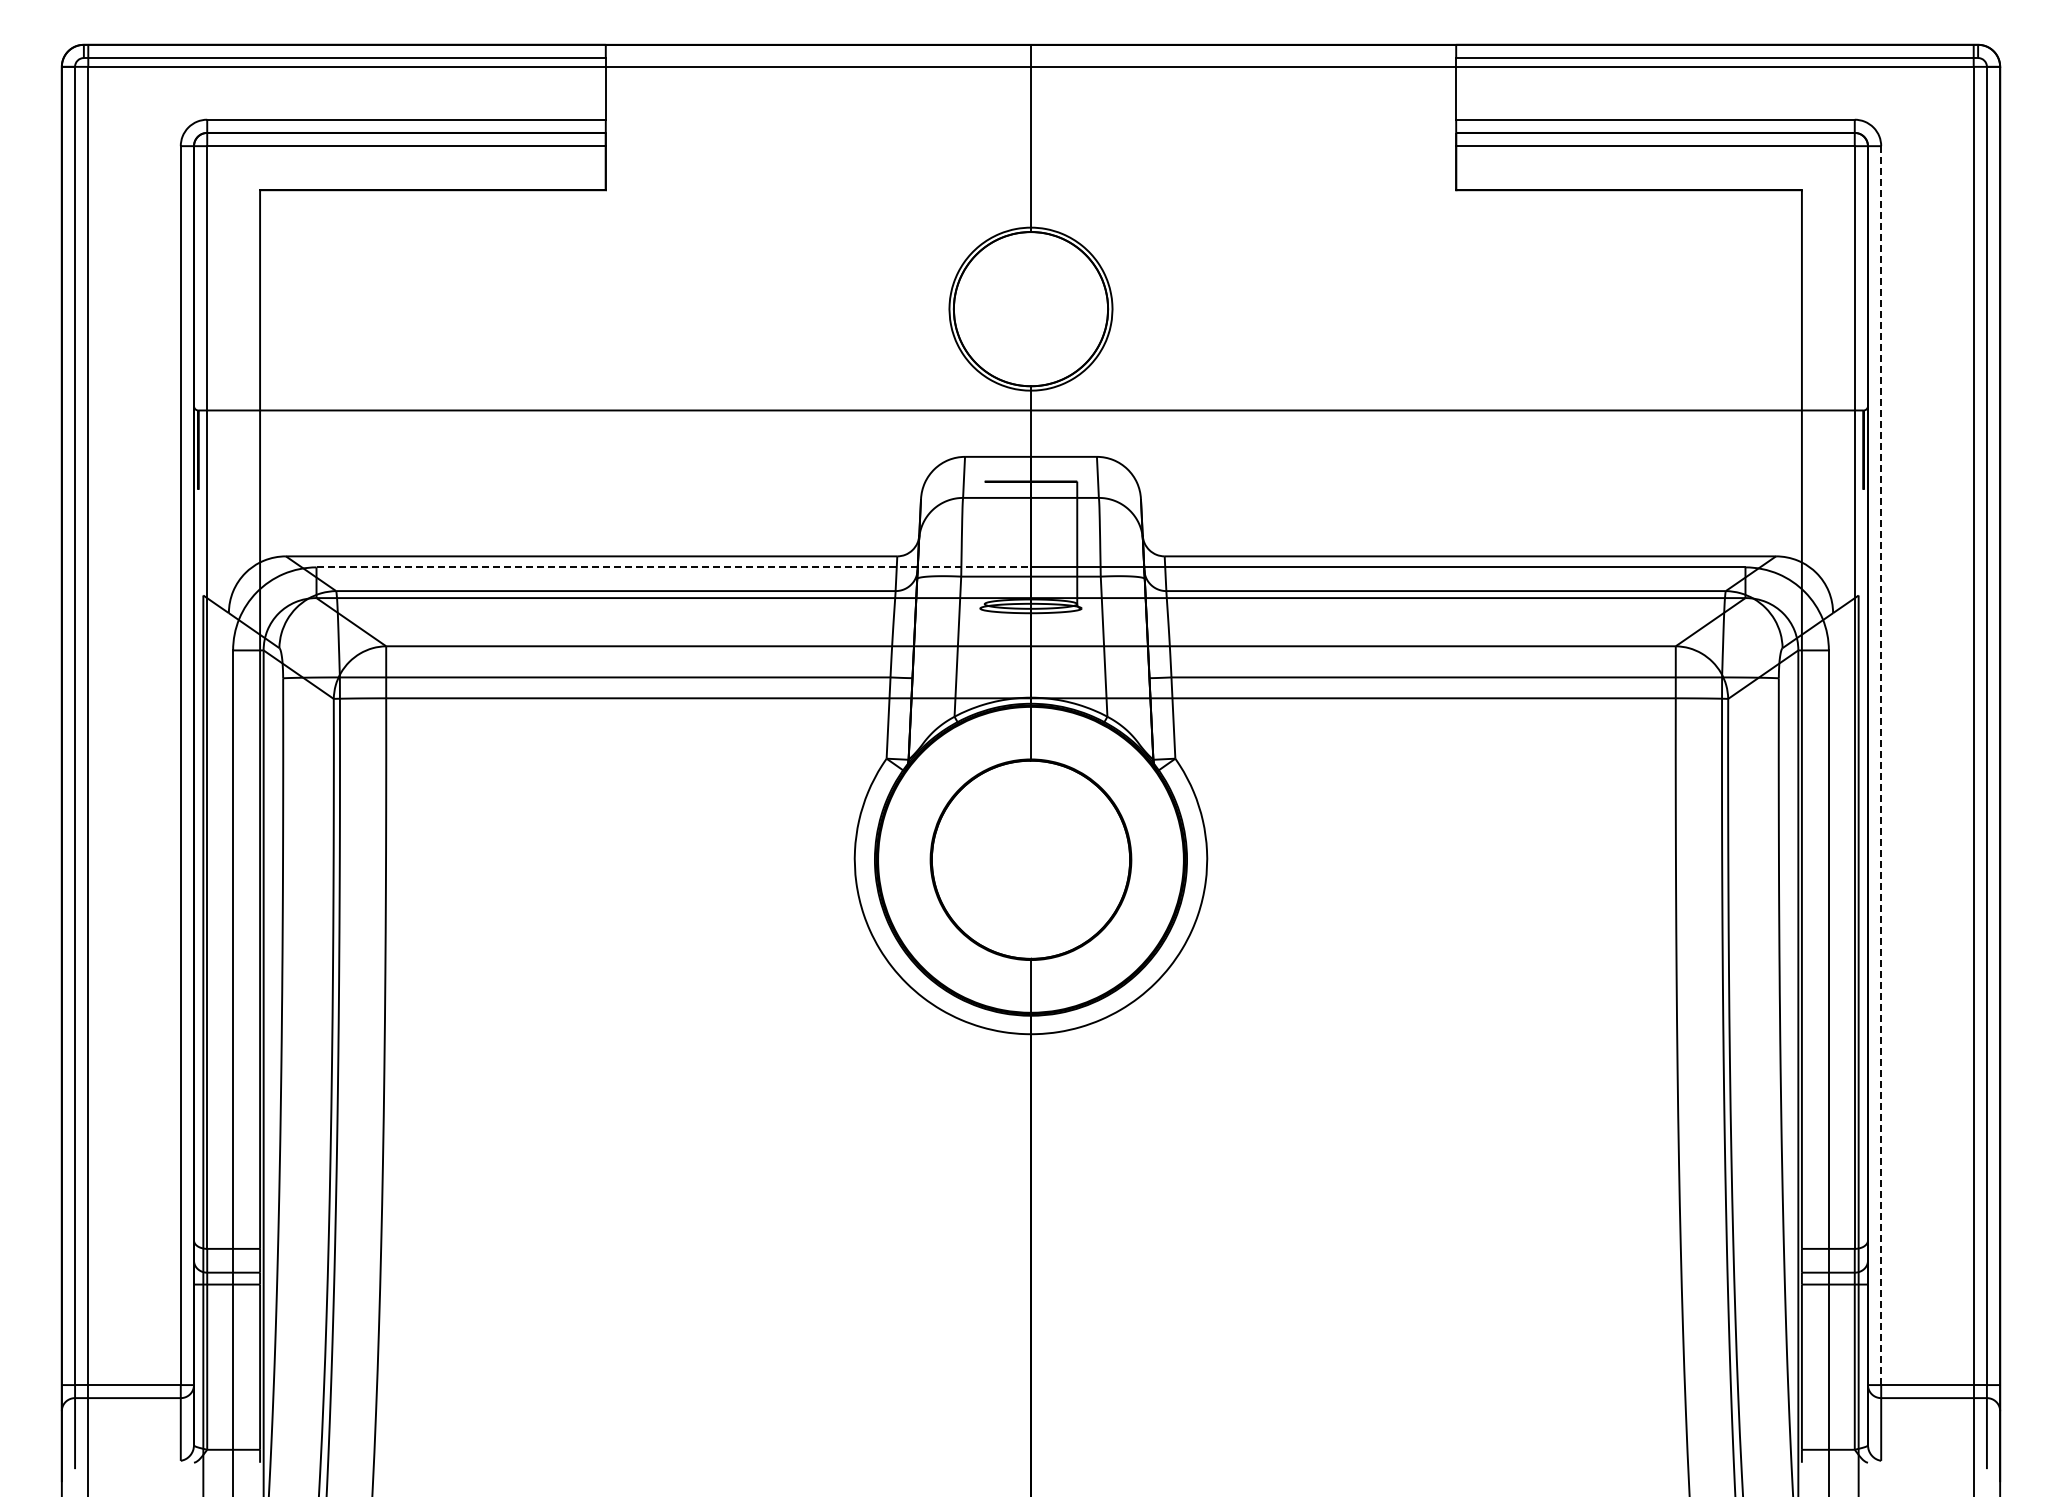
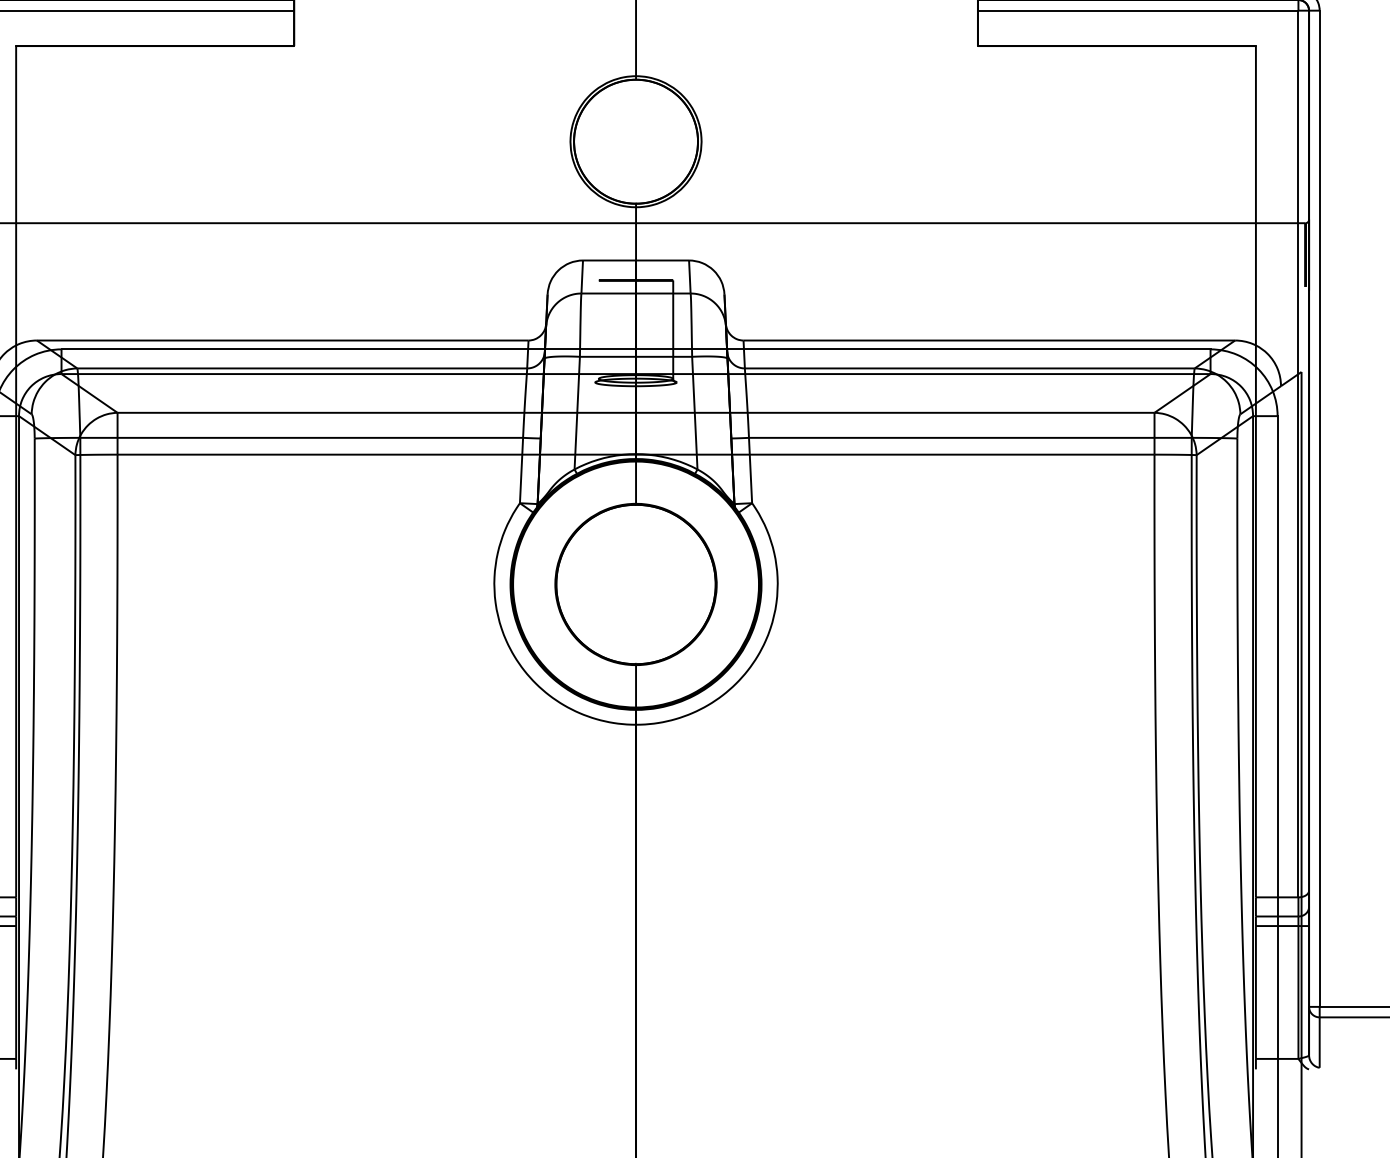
line: (674, 567) -> (349, 349), dashed -> solid
line: (1881, 766) -> (1319, 509), dashed -> solid

